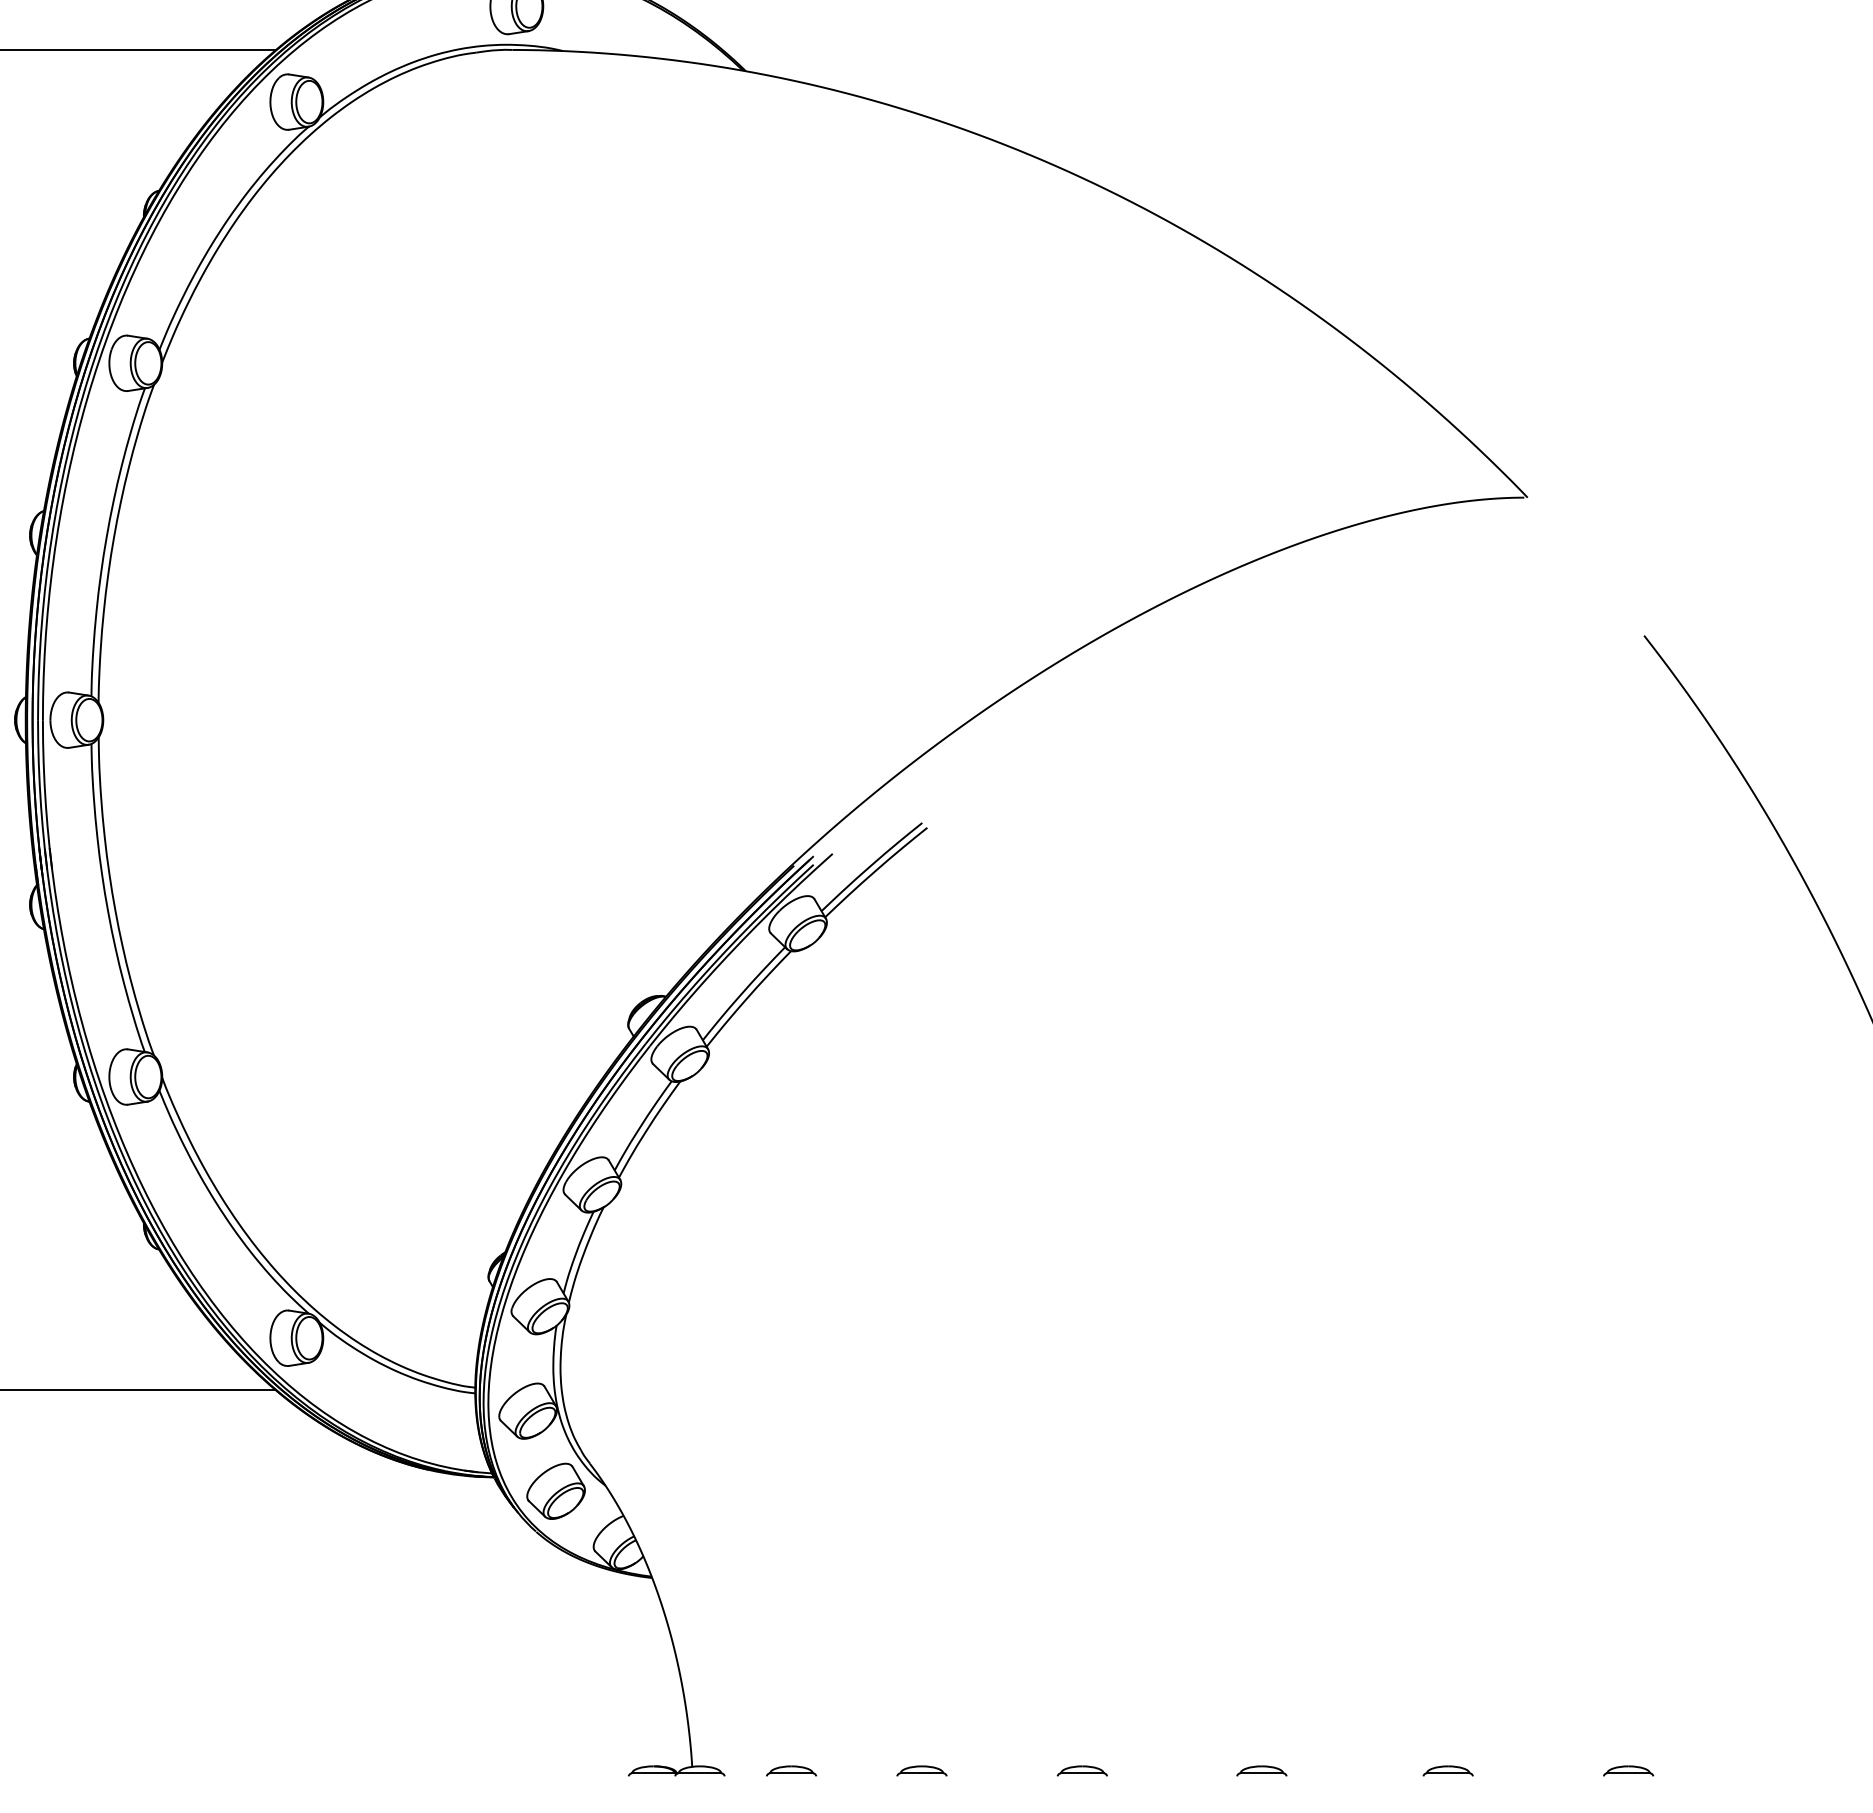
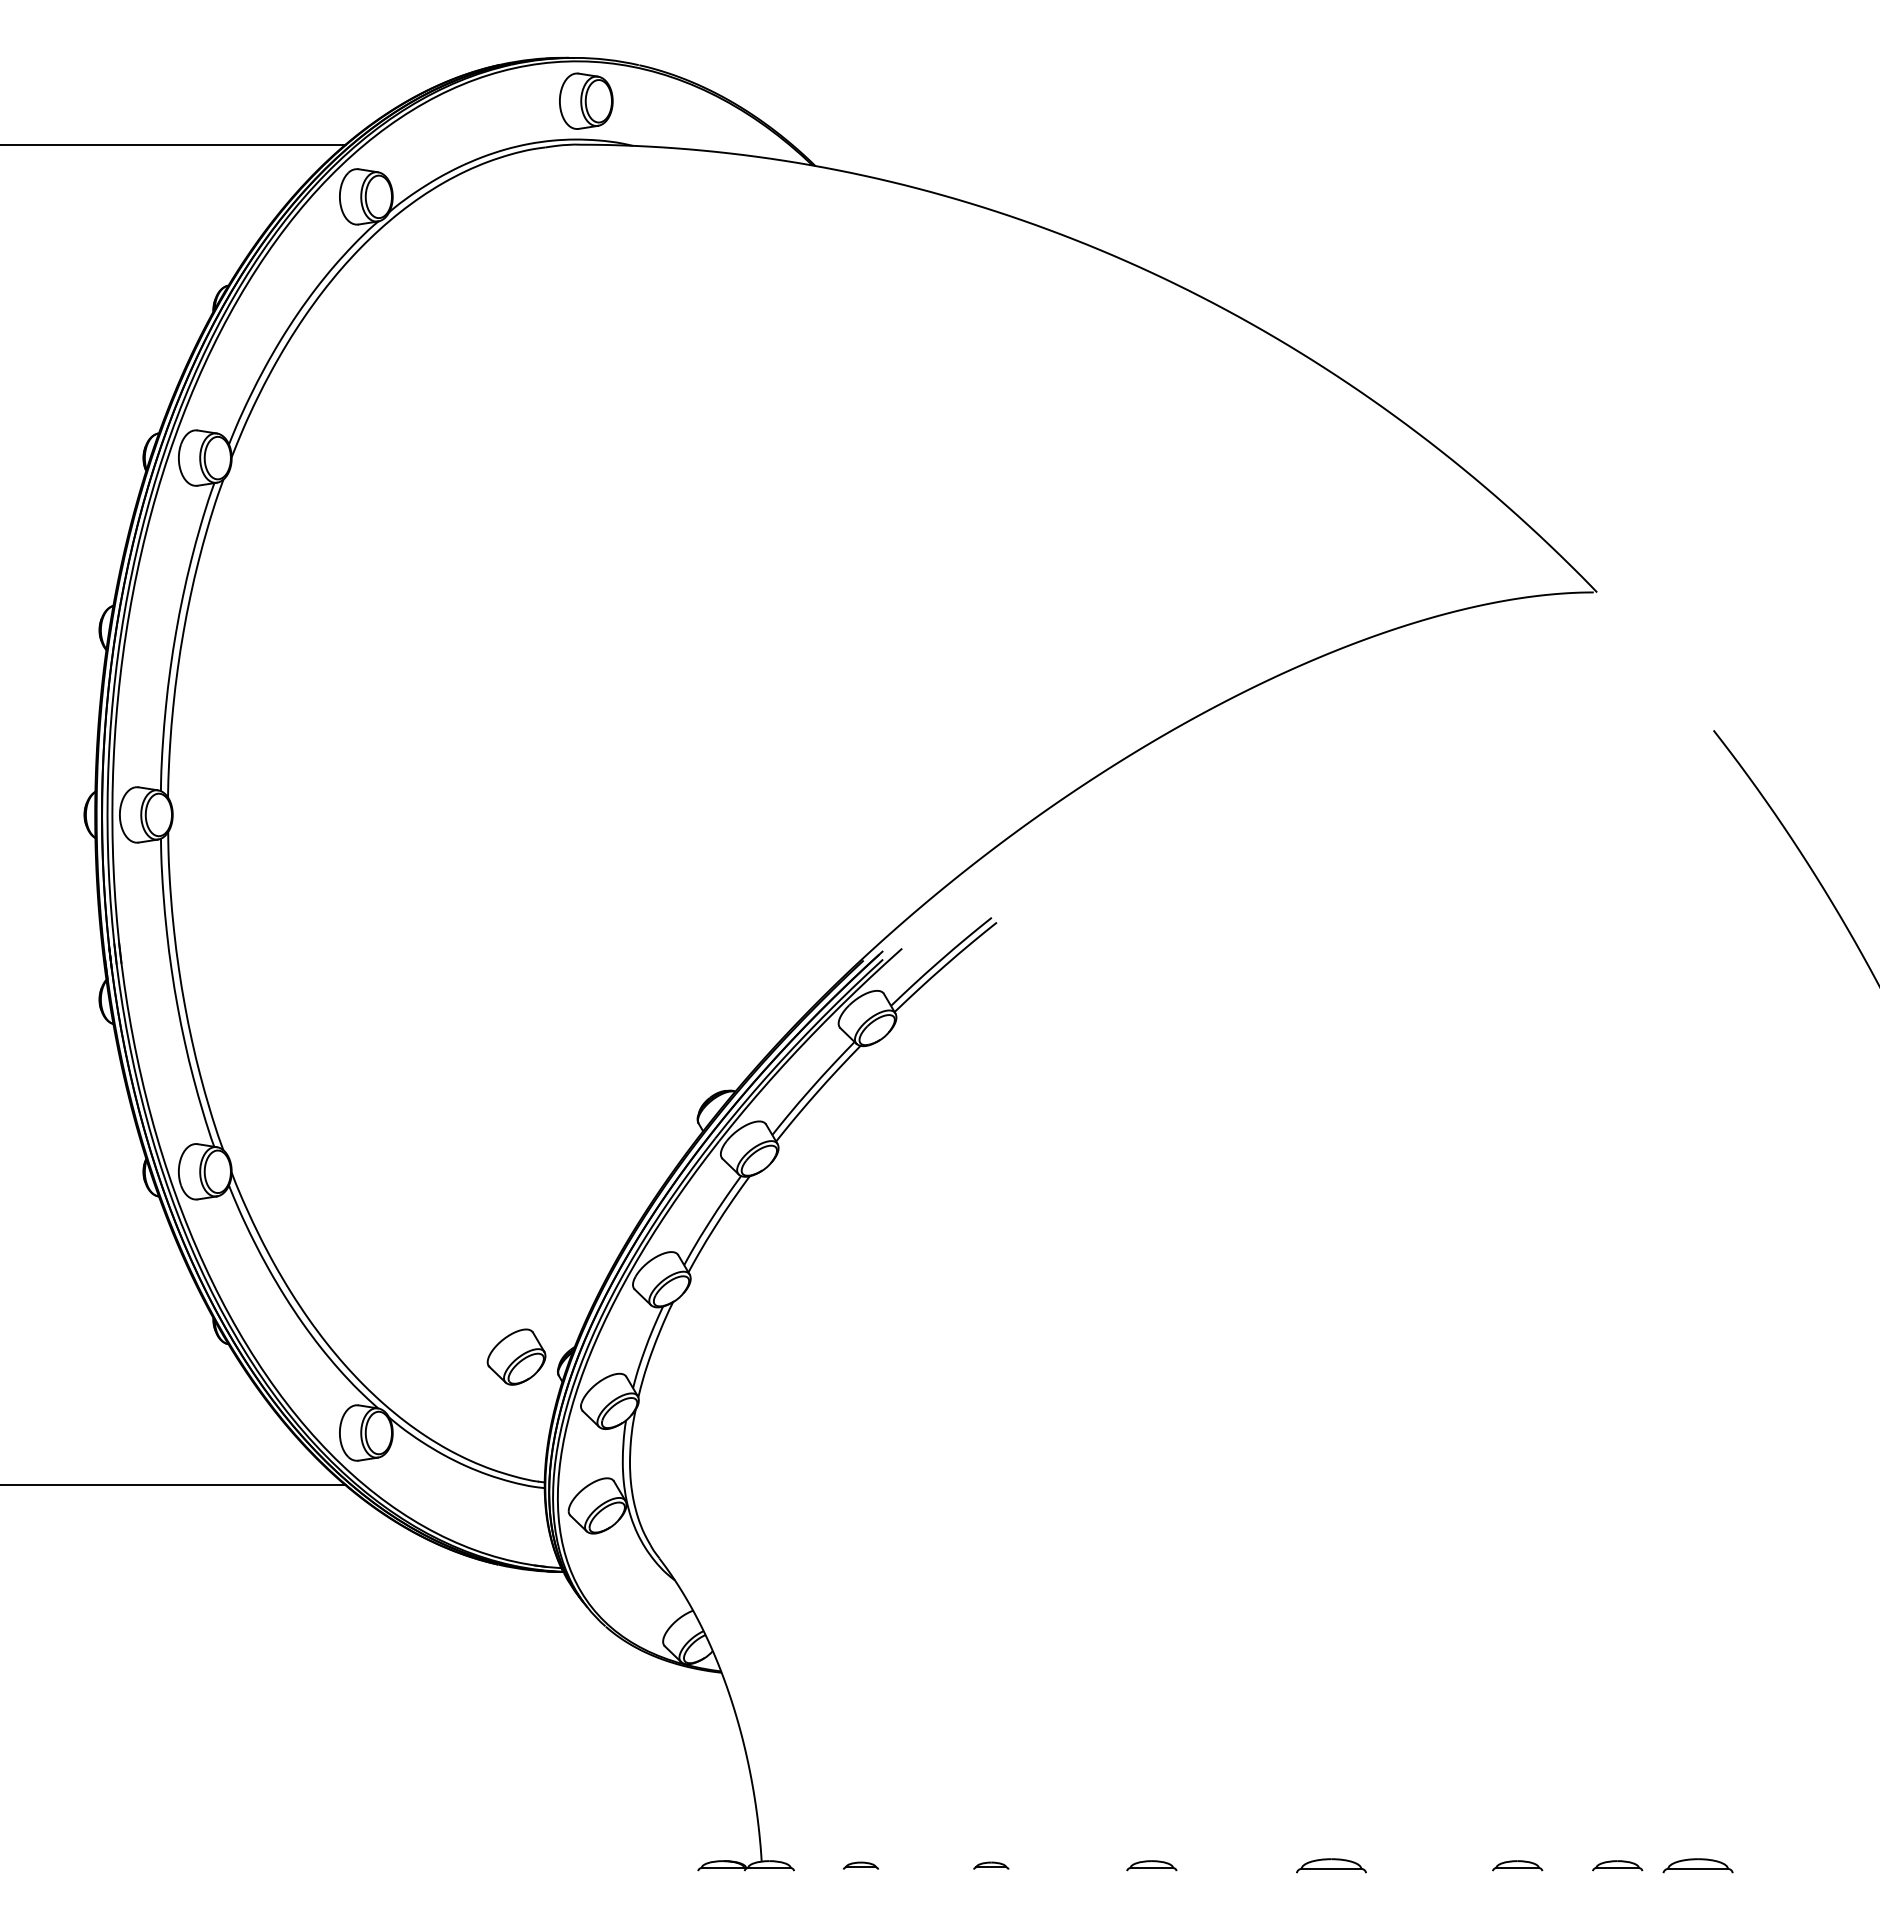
part: (556, 1490) -> (516, 1356), moved
part: (791, 1770) -> (860, 1865), size x0.7
part: (921, 1770) -> (990, 1865), size x0.7
part: (1261, 1770) -> (1330, 1865), size x1.4
part: (1548, 1770) -> (1617, 1865), added
part: (1628, 1770) -> (1697, 1865), size x1.4

